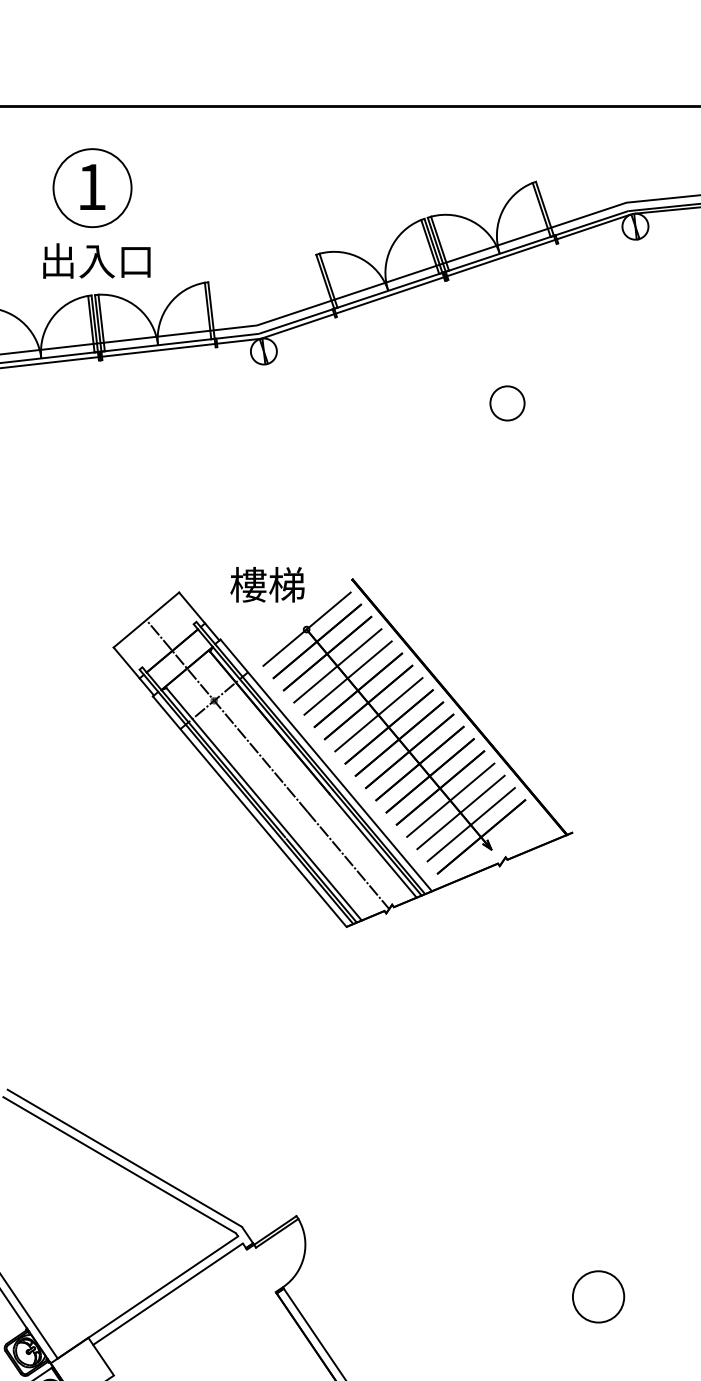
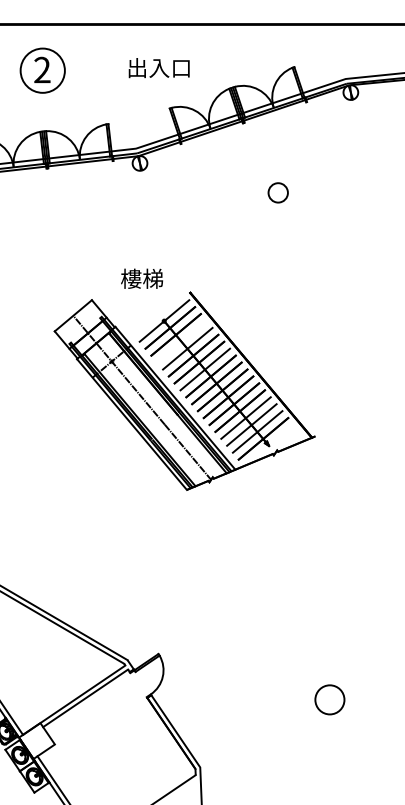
text: (92, 185) -> (42, 69), 1 -> 2
text: (95, 261) -> (158, 68), moved
text: (266, 584) -> (141, 278), moved
line: (337, 665) -> (181, 341), removed

